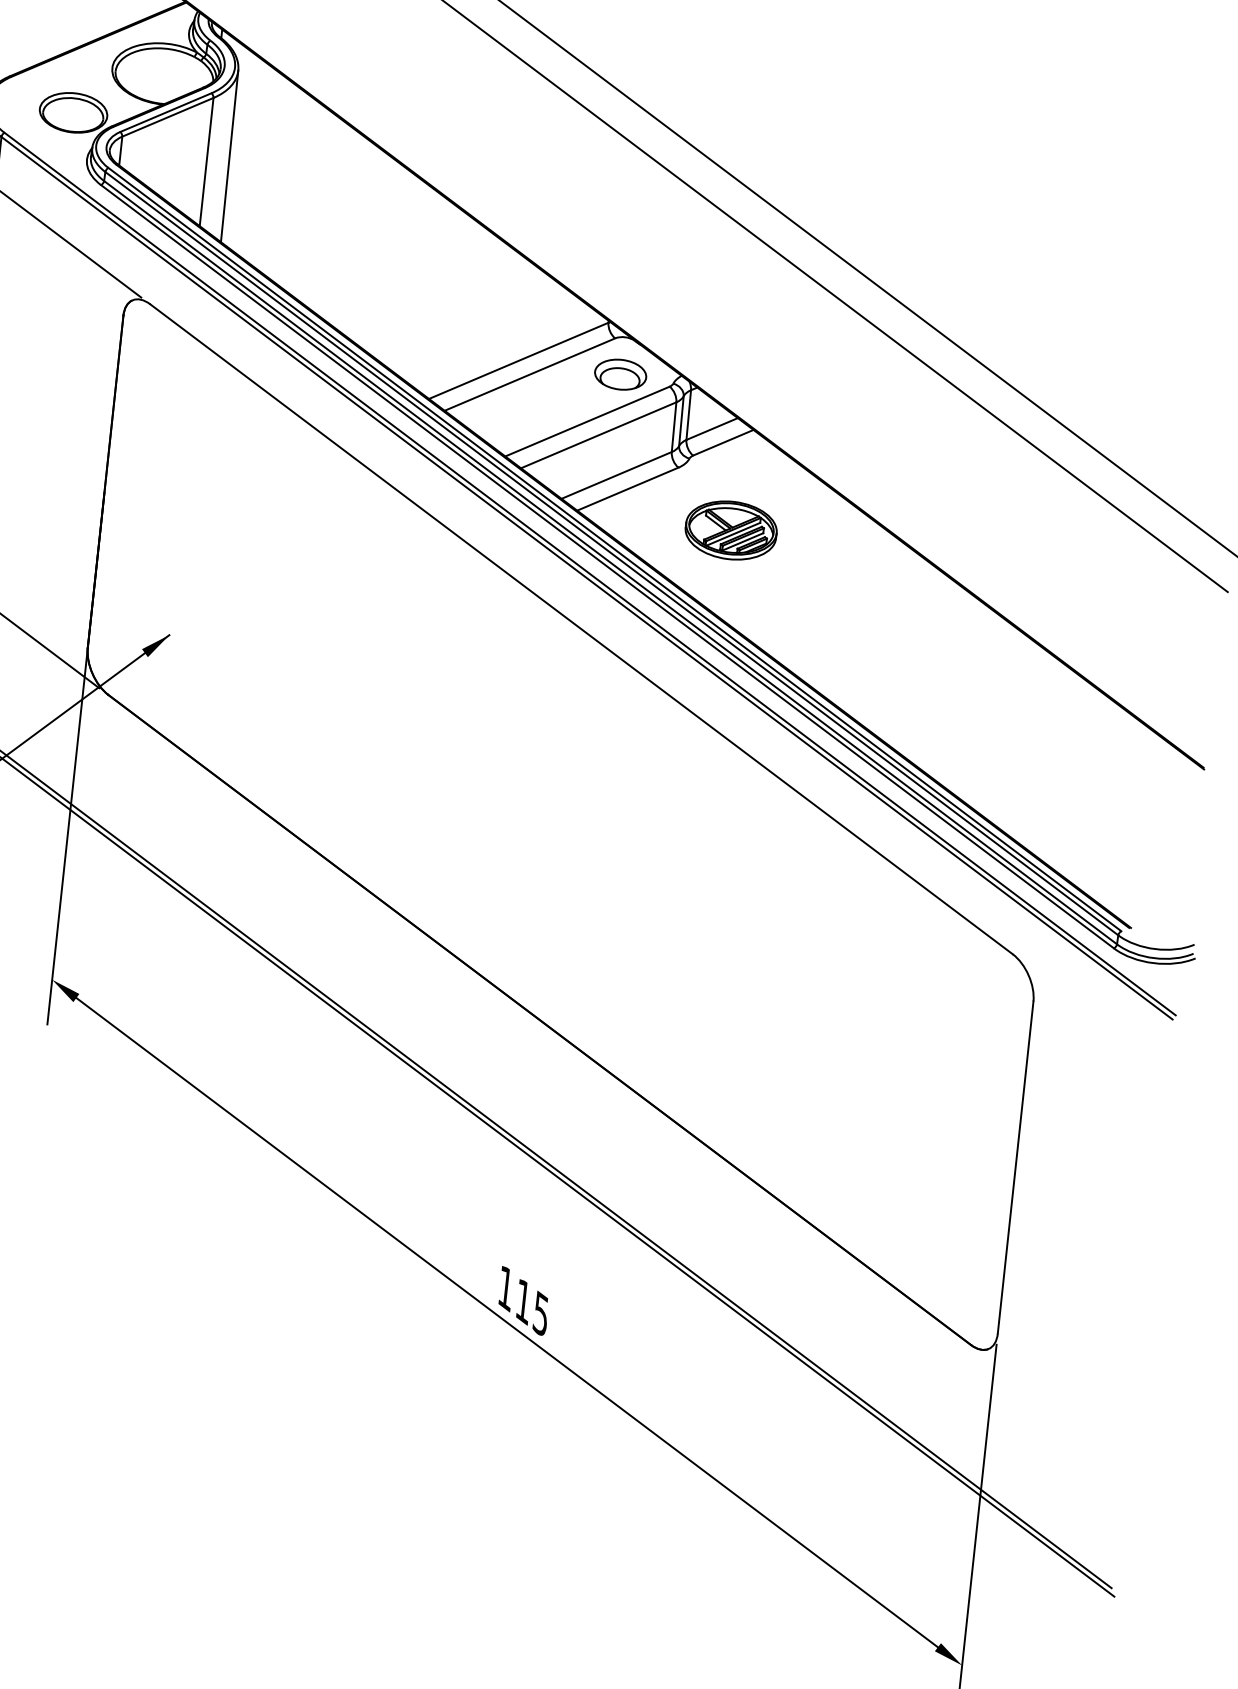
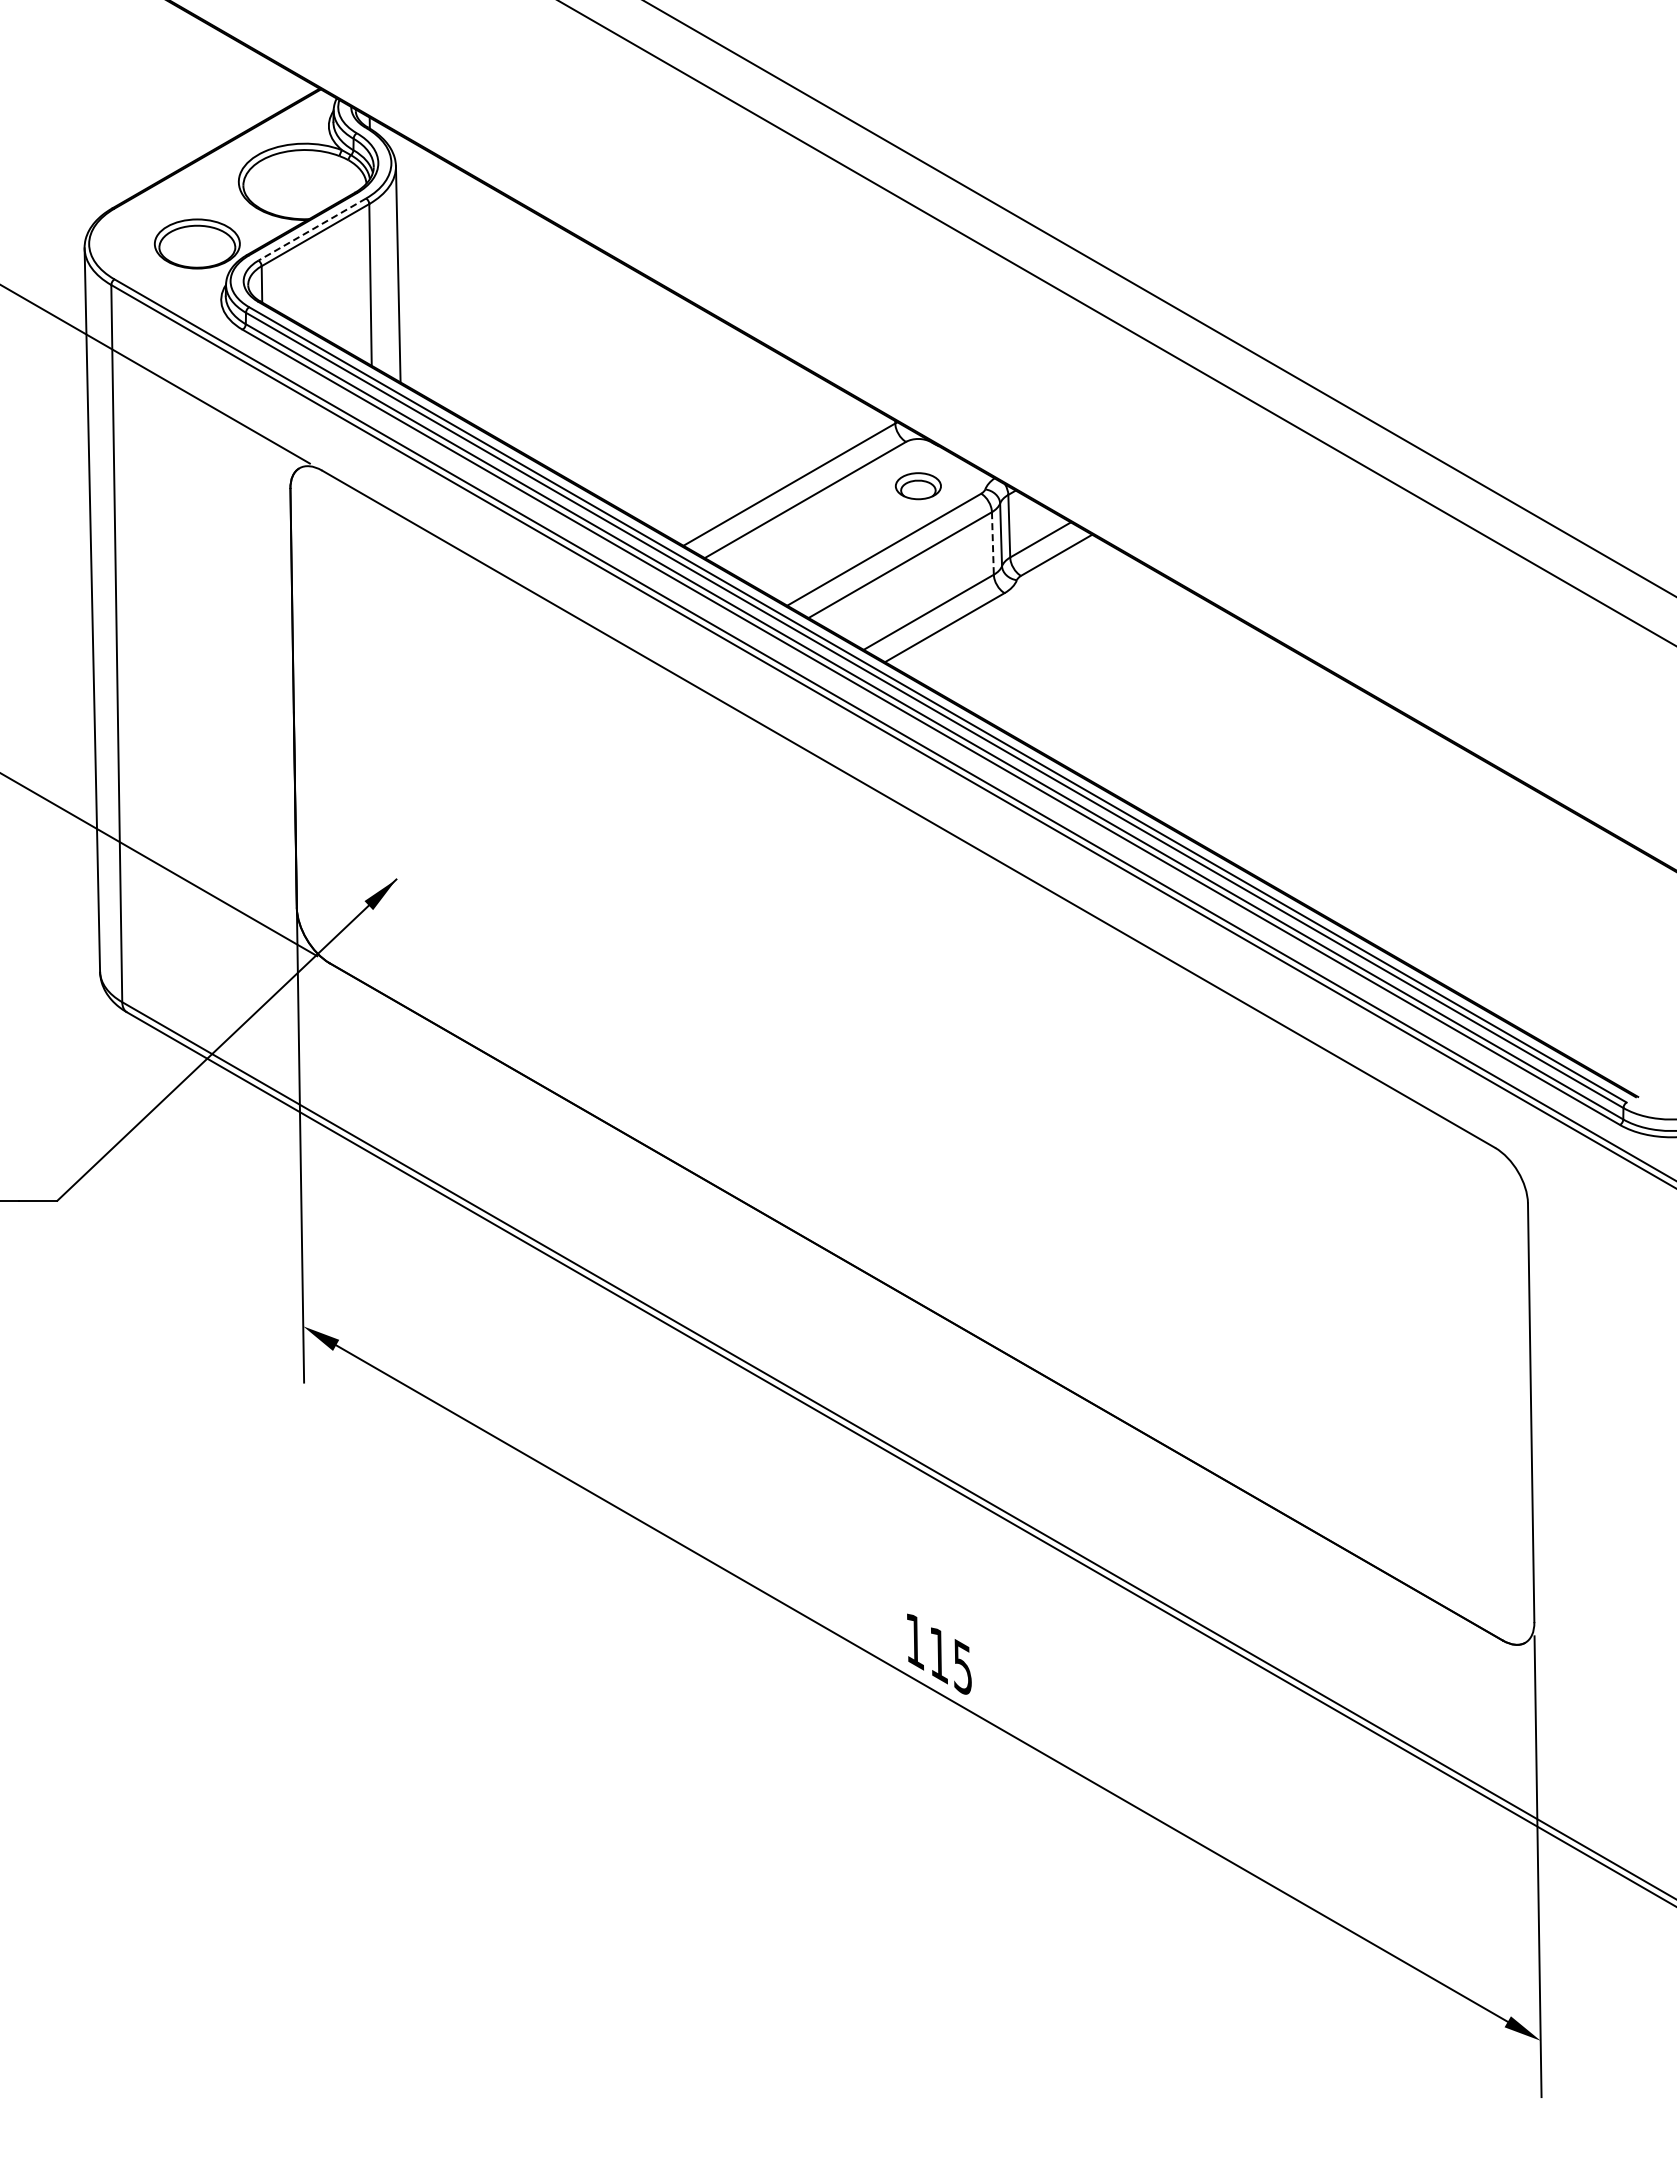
line: (165, 112) -> (311, 229), solid -> dashed
part: (620, 374) -> (918, 485), size x0.7
line: (673, 427) -> (992, 543), solid -> dashed
part: (730, 530) -> (1079, 663), removed

